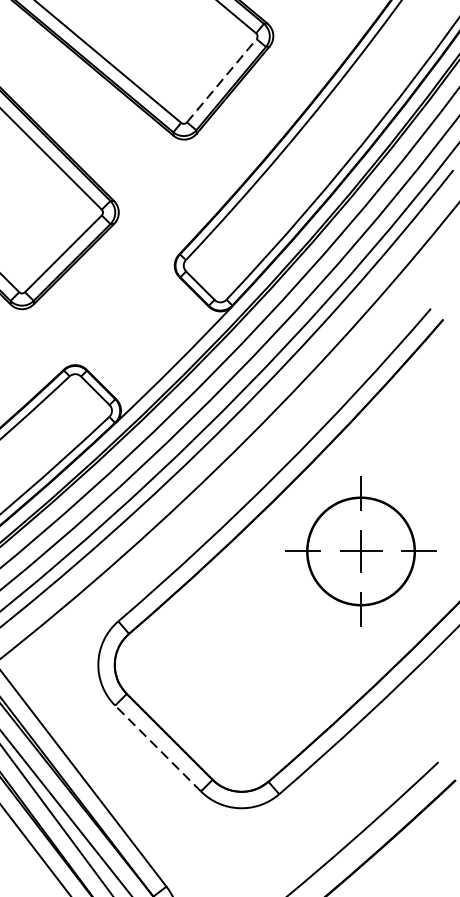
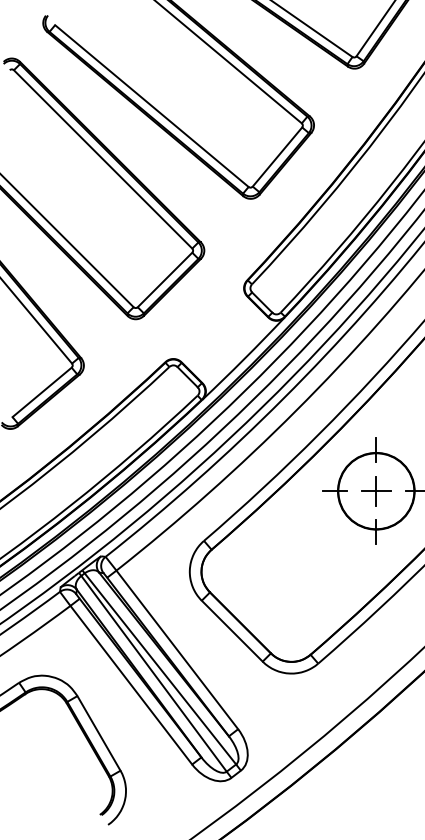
line: (221, 81) -> (277, 157), dashed -> solid
line: (157, 747) -> (231, 630), dashed -> solid

